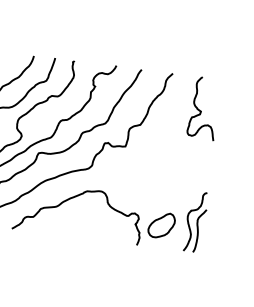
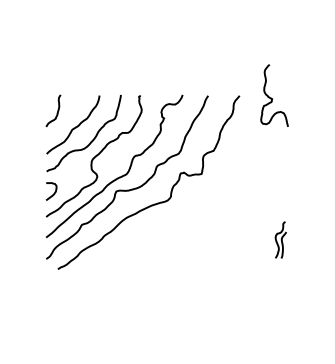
curve: (200, 109) -> (271, 97), moved
part: (107, 204) -> (190, 233), removed
part: (195, 221) -> (280, 239), size x0.6

